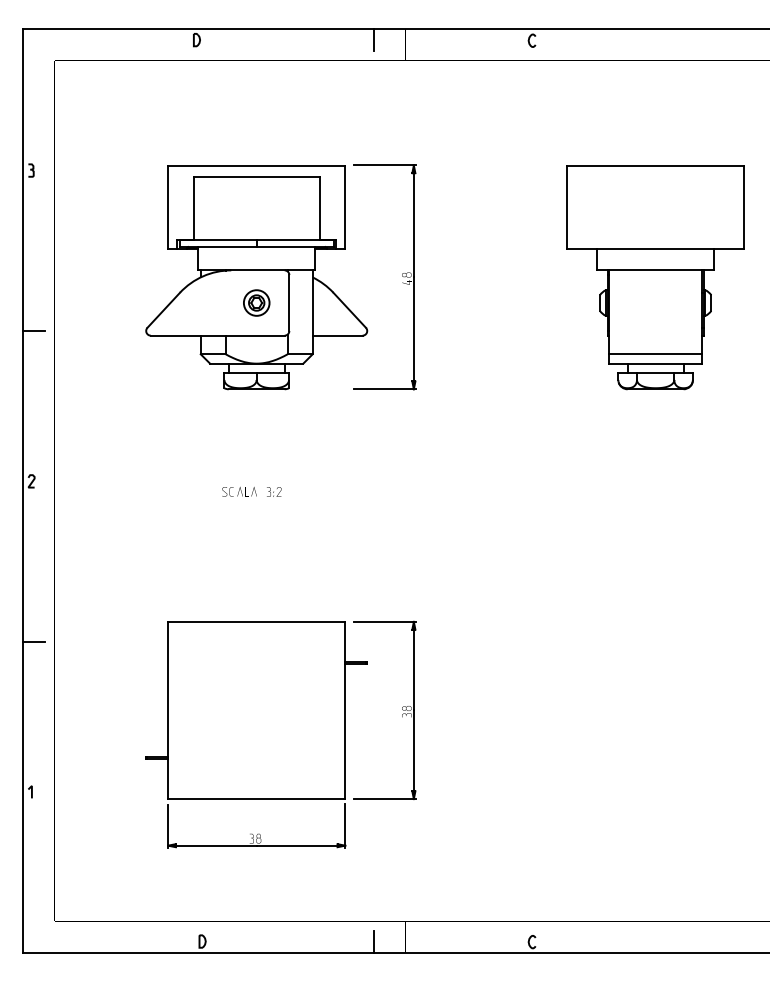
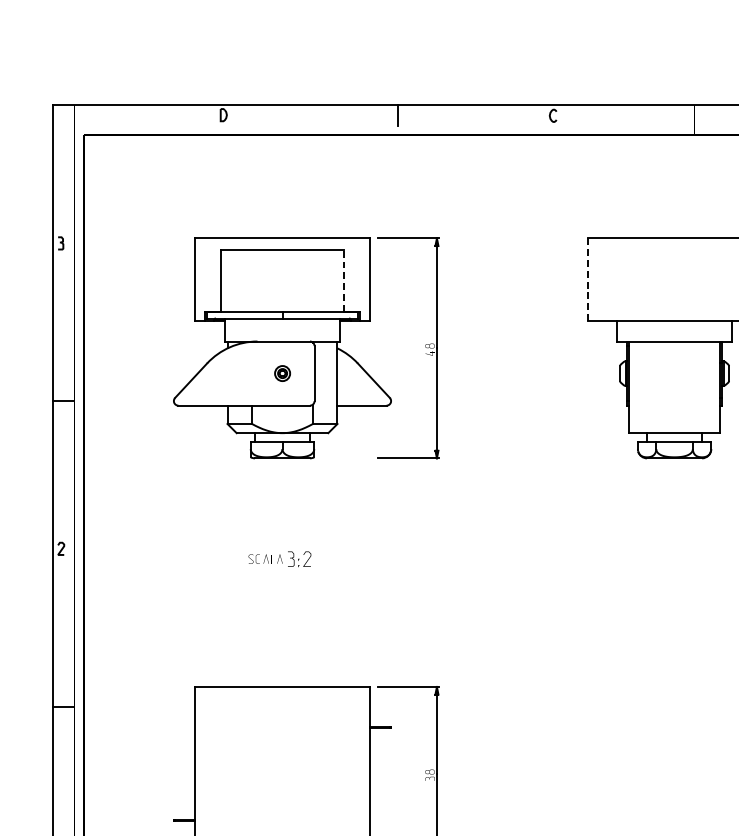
line: (567, 207) -> (587, 279), solid -> dashed
line: (319, 208) -> (344, 280), solid -> dashed
part: (256, 302) -> (282, 373), size x0.6
line: (655, 354) -> (674, 424), removed
part: (274, 491) -> (299, 558), size x1.6

